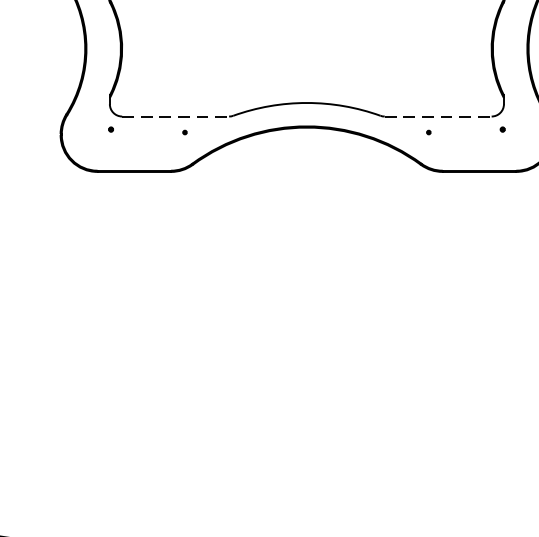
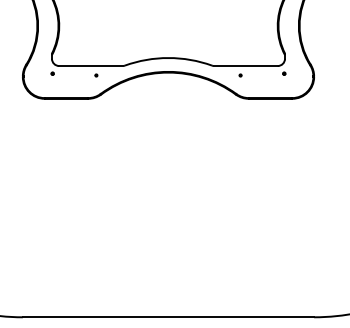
line: (175, 117) -> (90, 66), dashed -> solid
line: (438, 117) -> (246, 66), dashed -> solid

